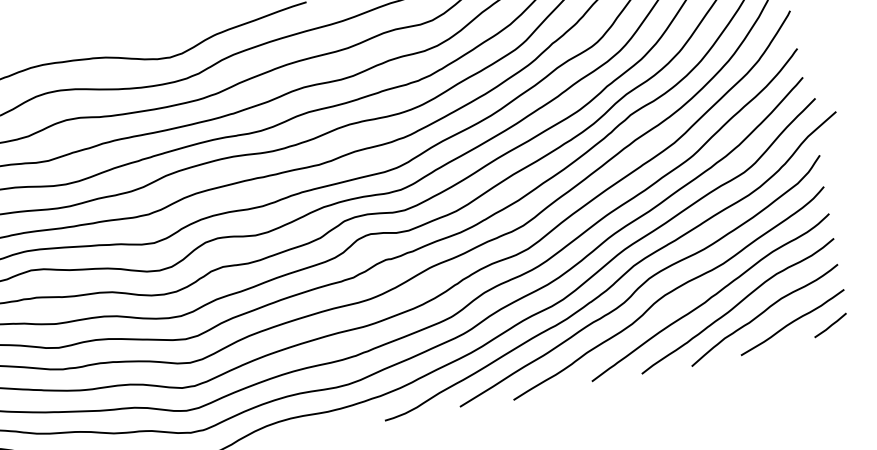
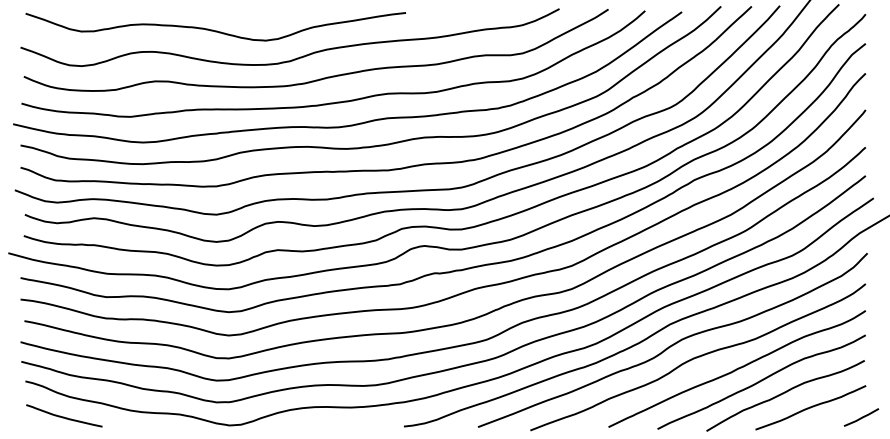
line: (830, 325) -> (861, 417), moved

